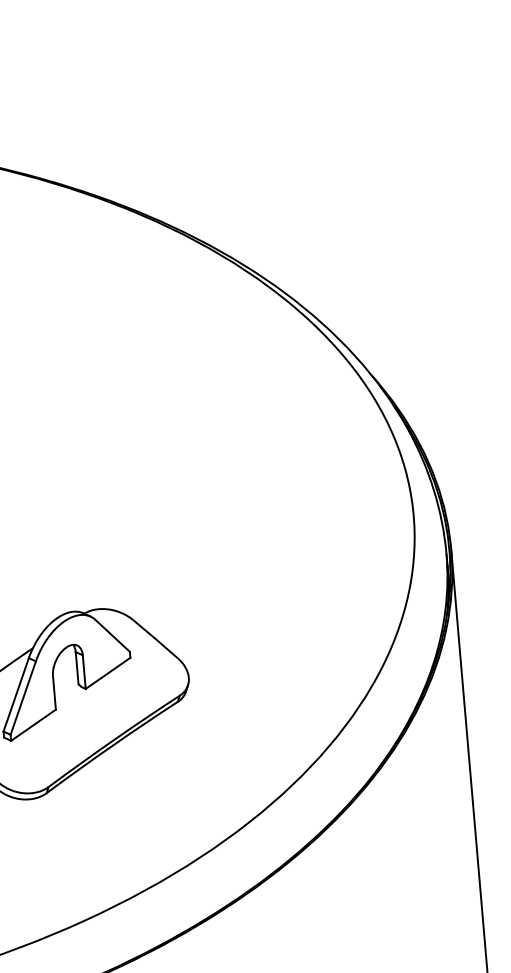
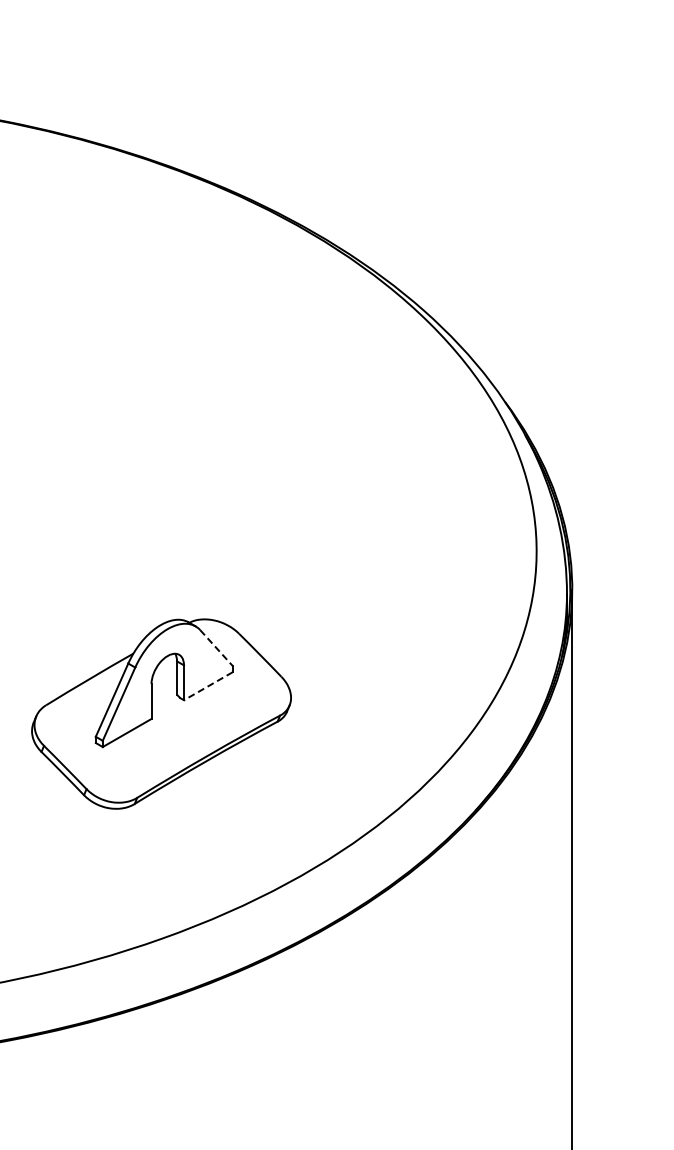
line: (112, 636) -> (216, 648), solid -> dashed
line: (107, 673) -> (207, 686), solid -> dashed

